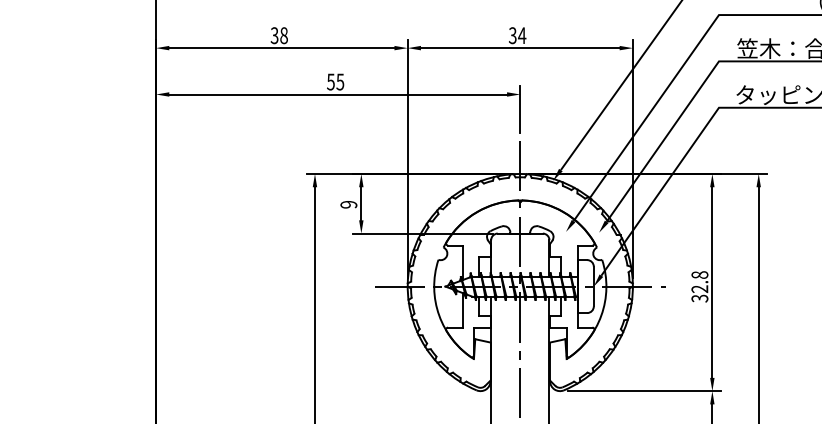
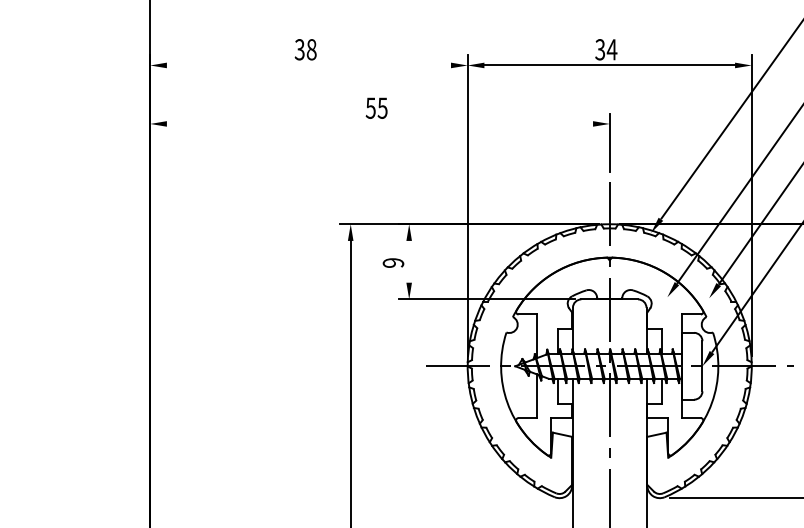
line: (281, 48) -> (308, 65), removed
line: (338, 94) -> (380, 123), removed
line: (361, 203) -> (409, 261), removed

